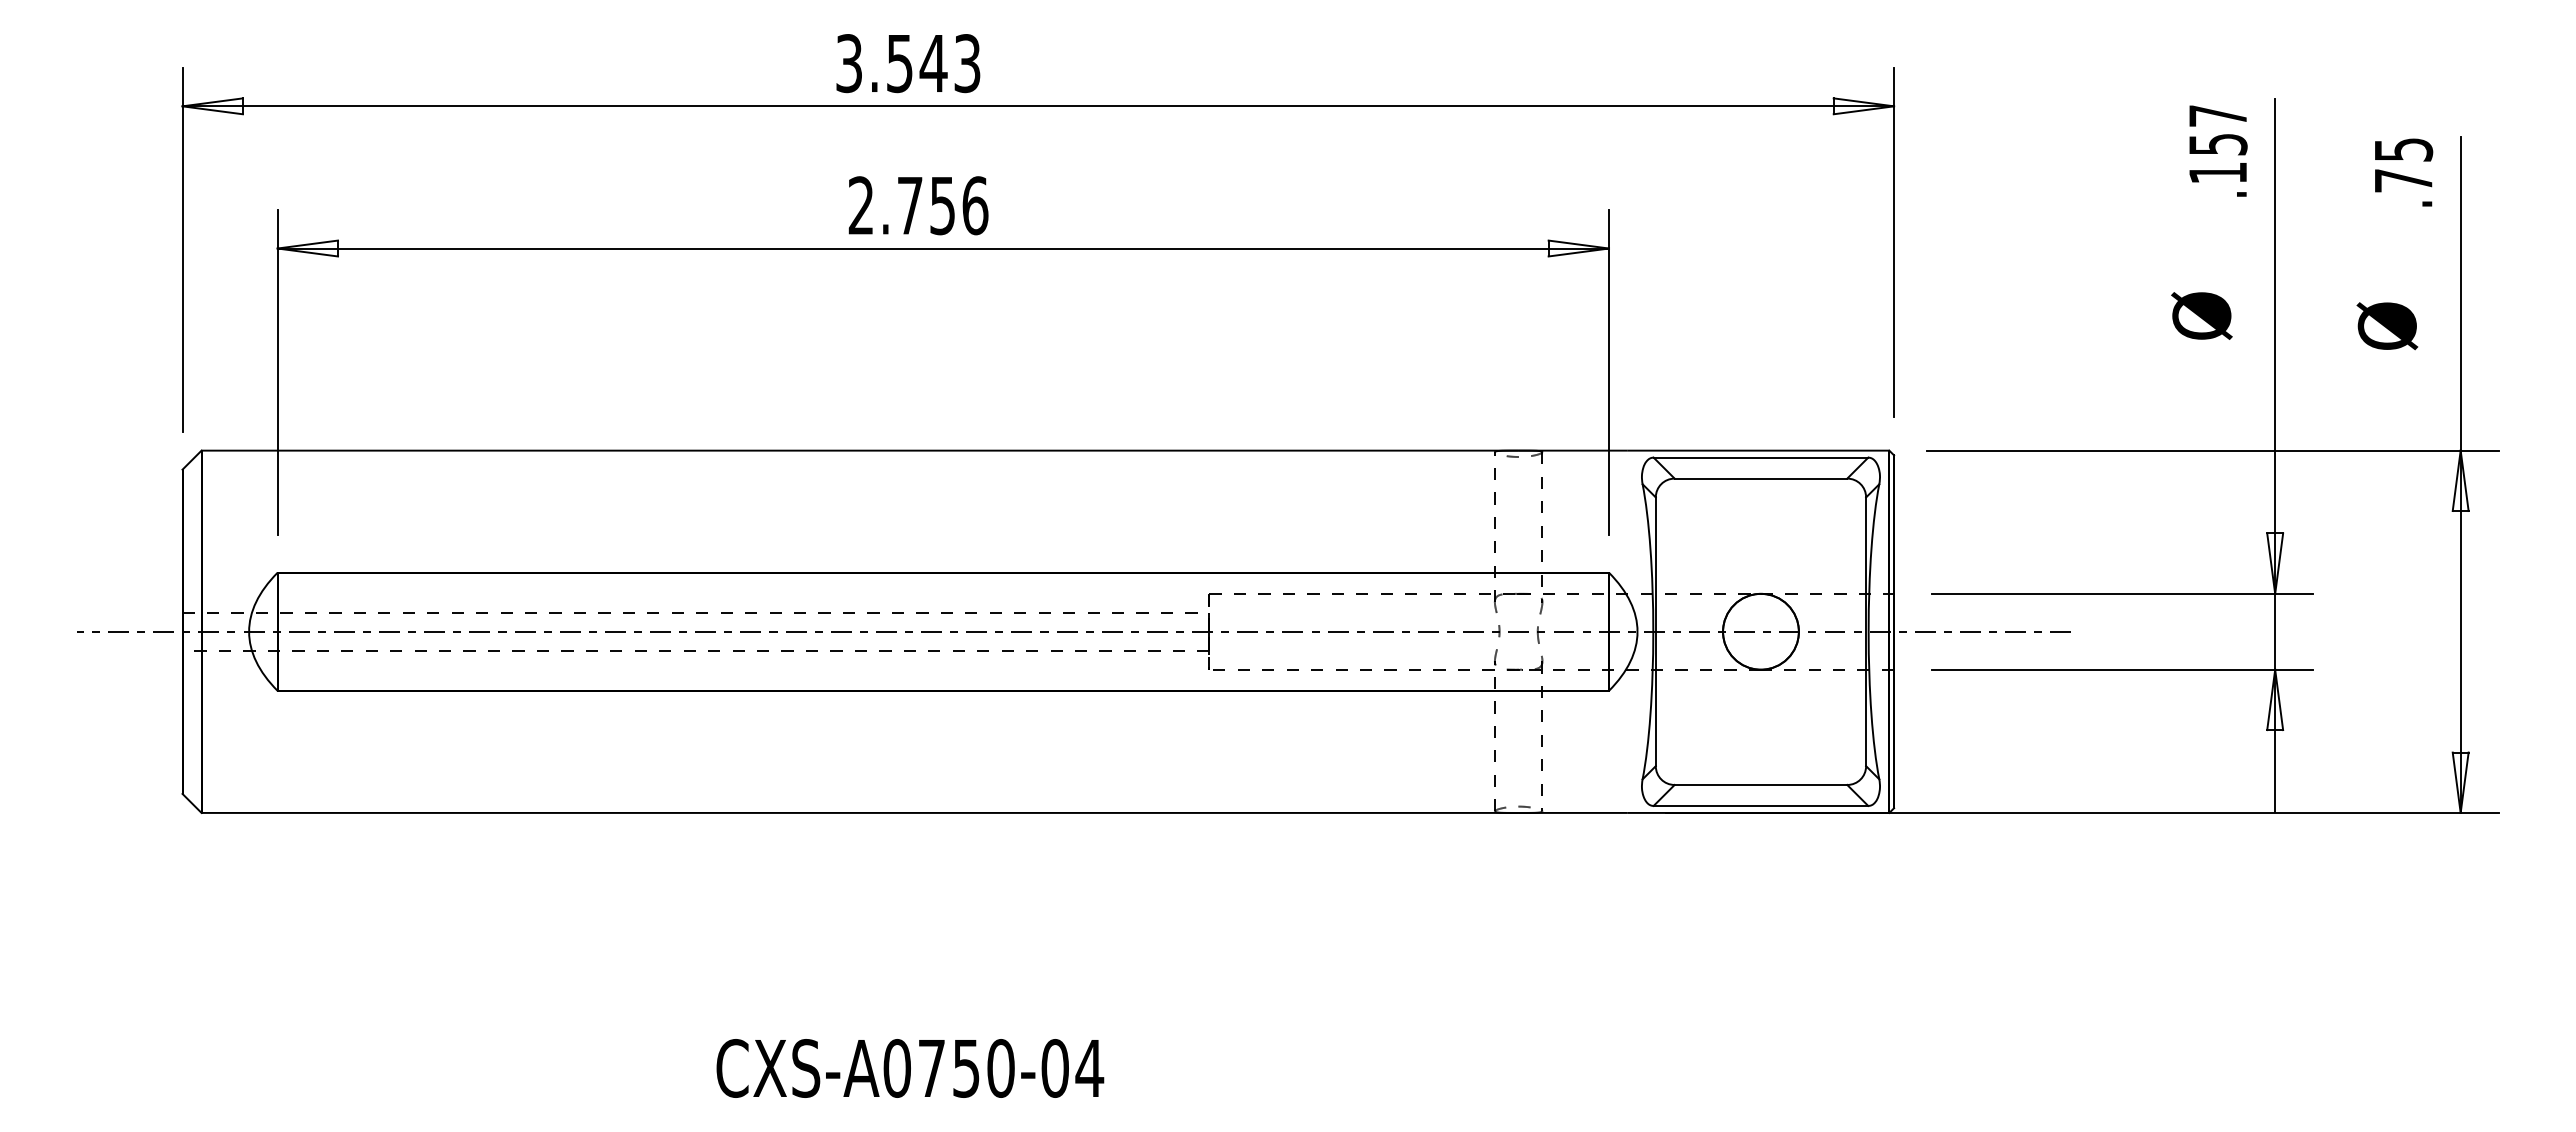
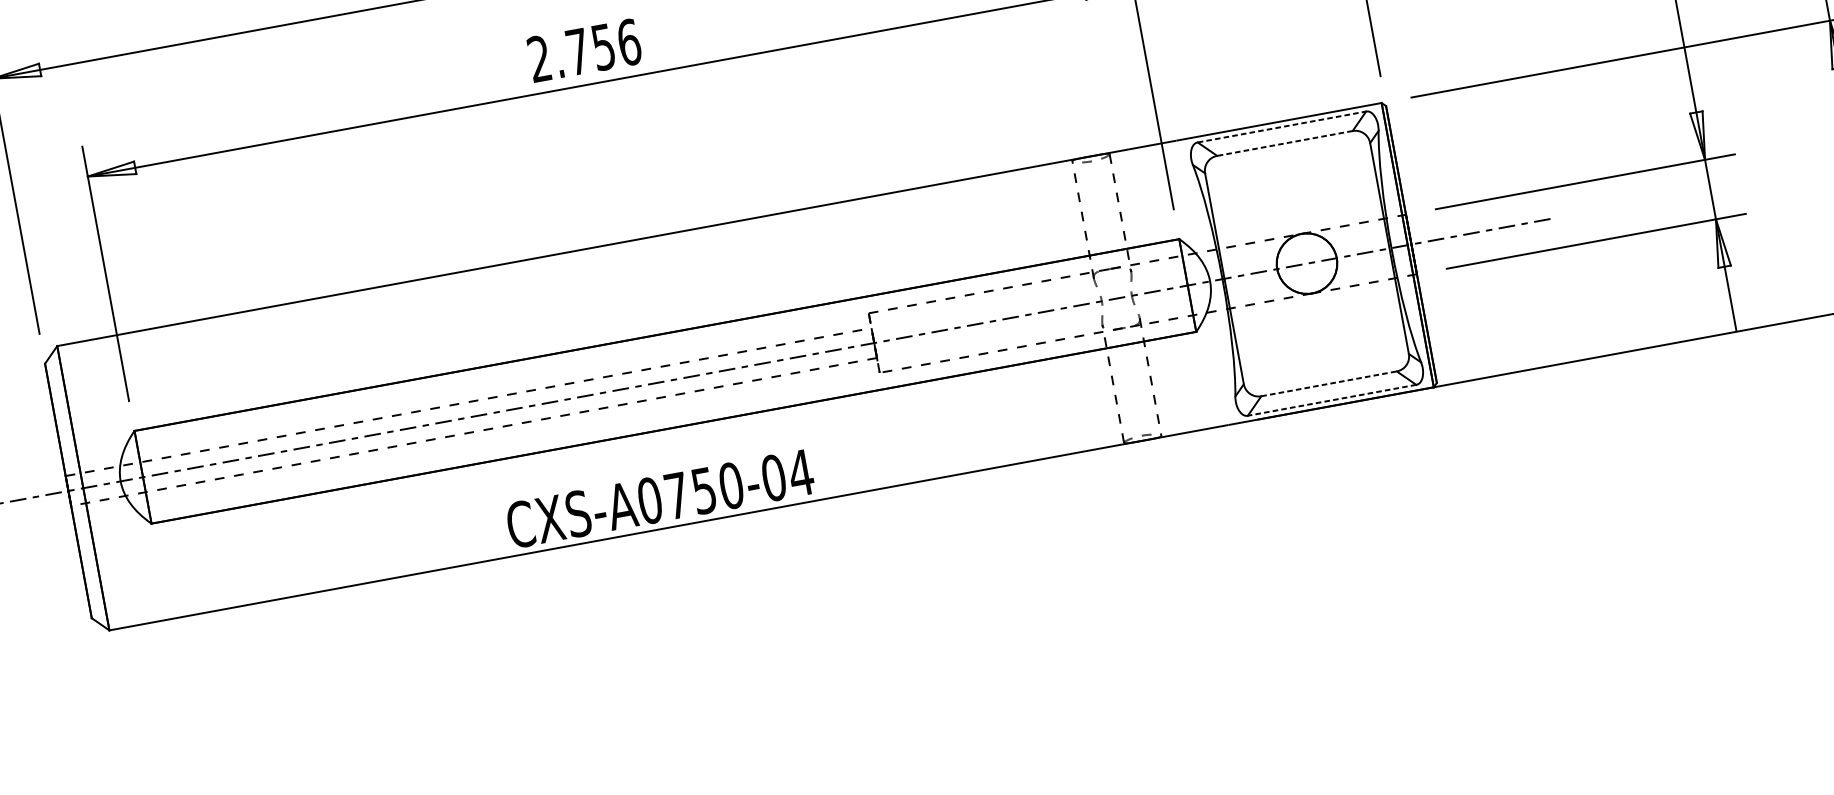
line: (1761, 457) -> (1282, 126), solid -> dashed
line: (1760, 478) -> (1284, 143), solid -> dashed
line: (1761, 784) -> (1329, 383), solid -> dashed
line: (1760, 805) -> (1331, 400), solid -> dashed
text: (910, 1068) -> (660, 498), moved

